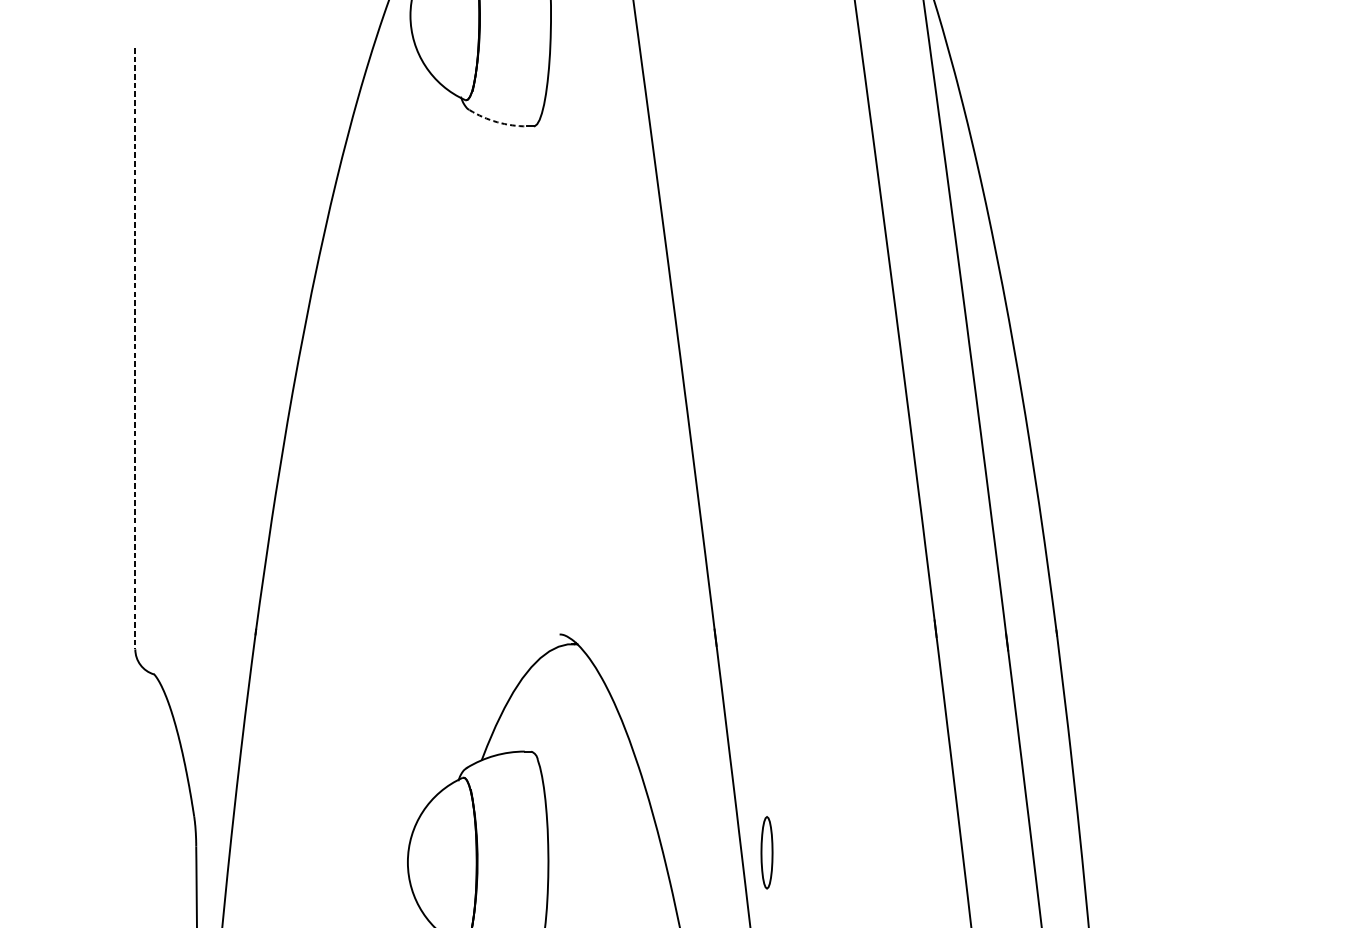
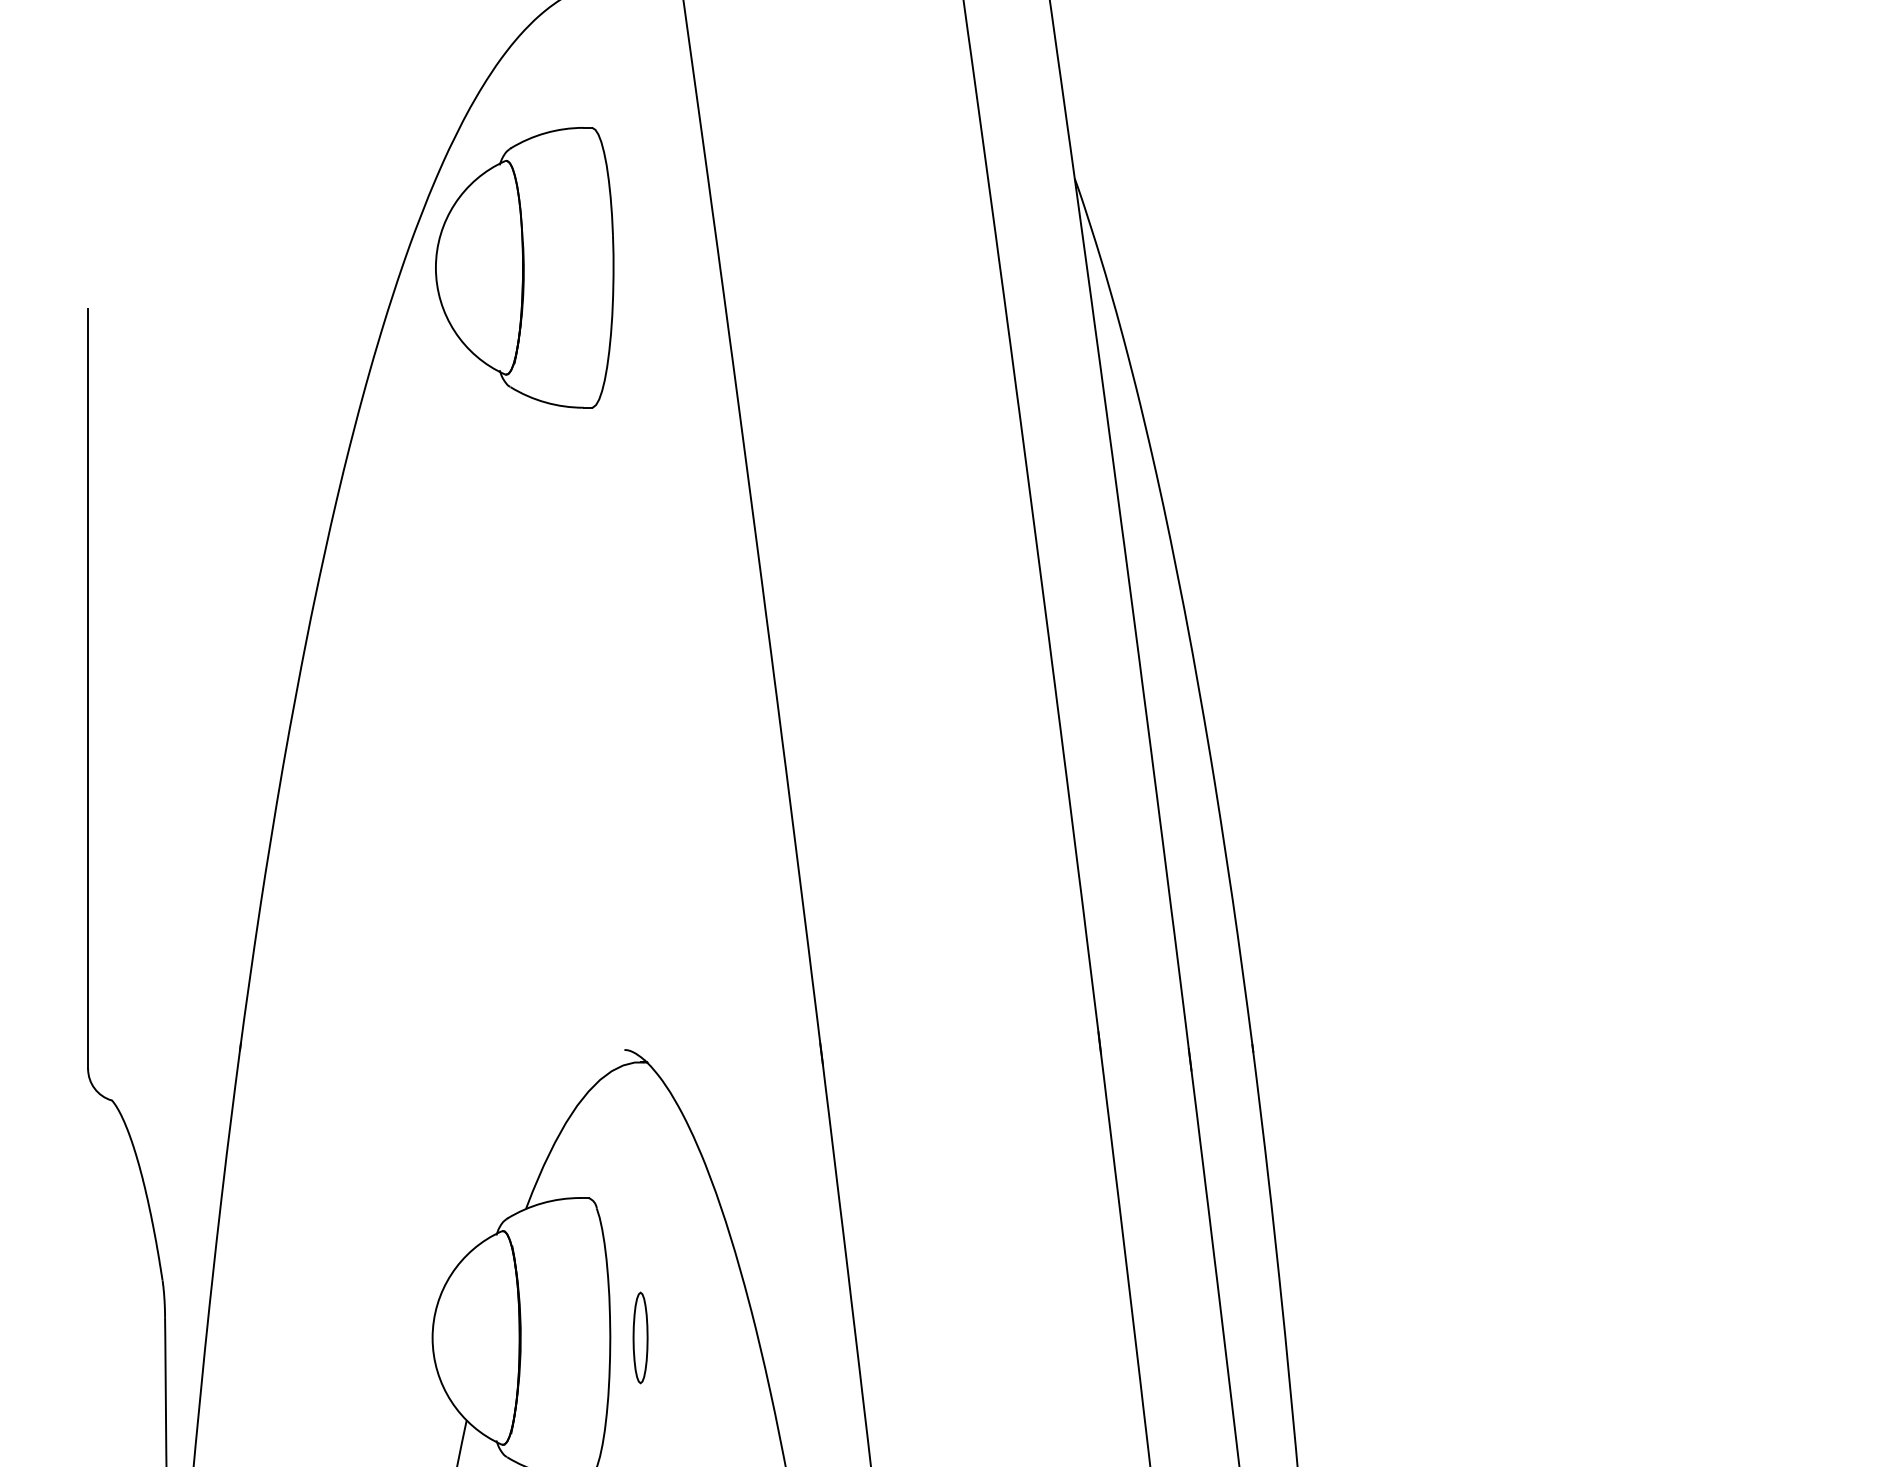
arc: (497, 122) -> (545, 402), dashed -> solid
line: (135, 349) -> (88, 689), dashed -> solid
part: (766, 852) -> (640, 1337), moved

